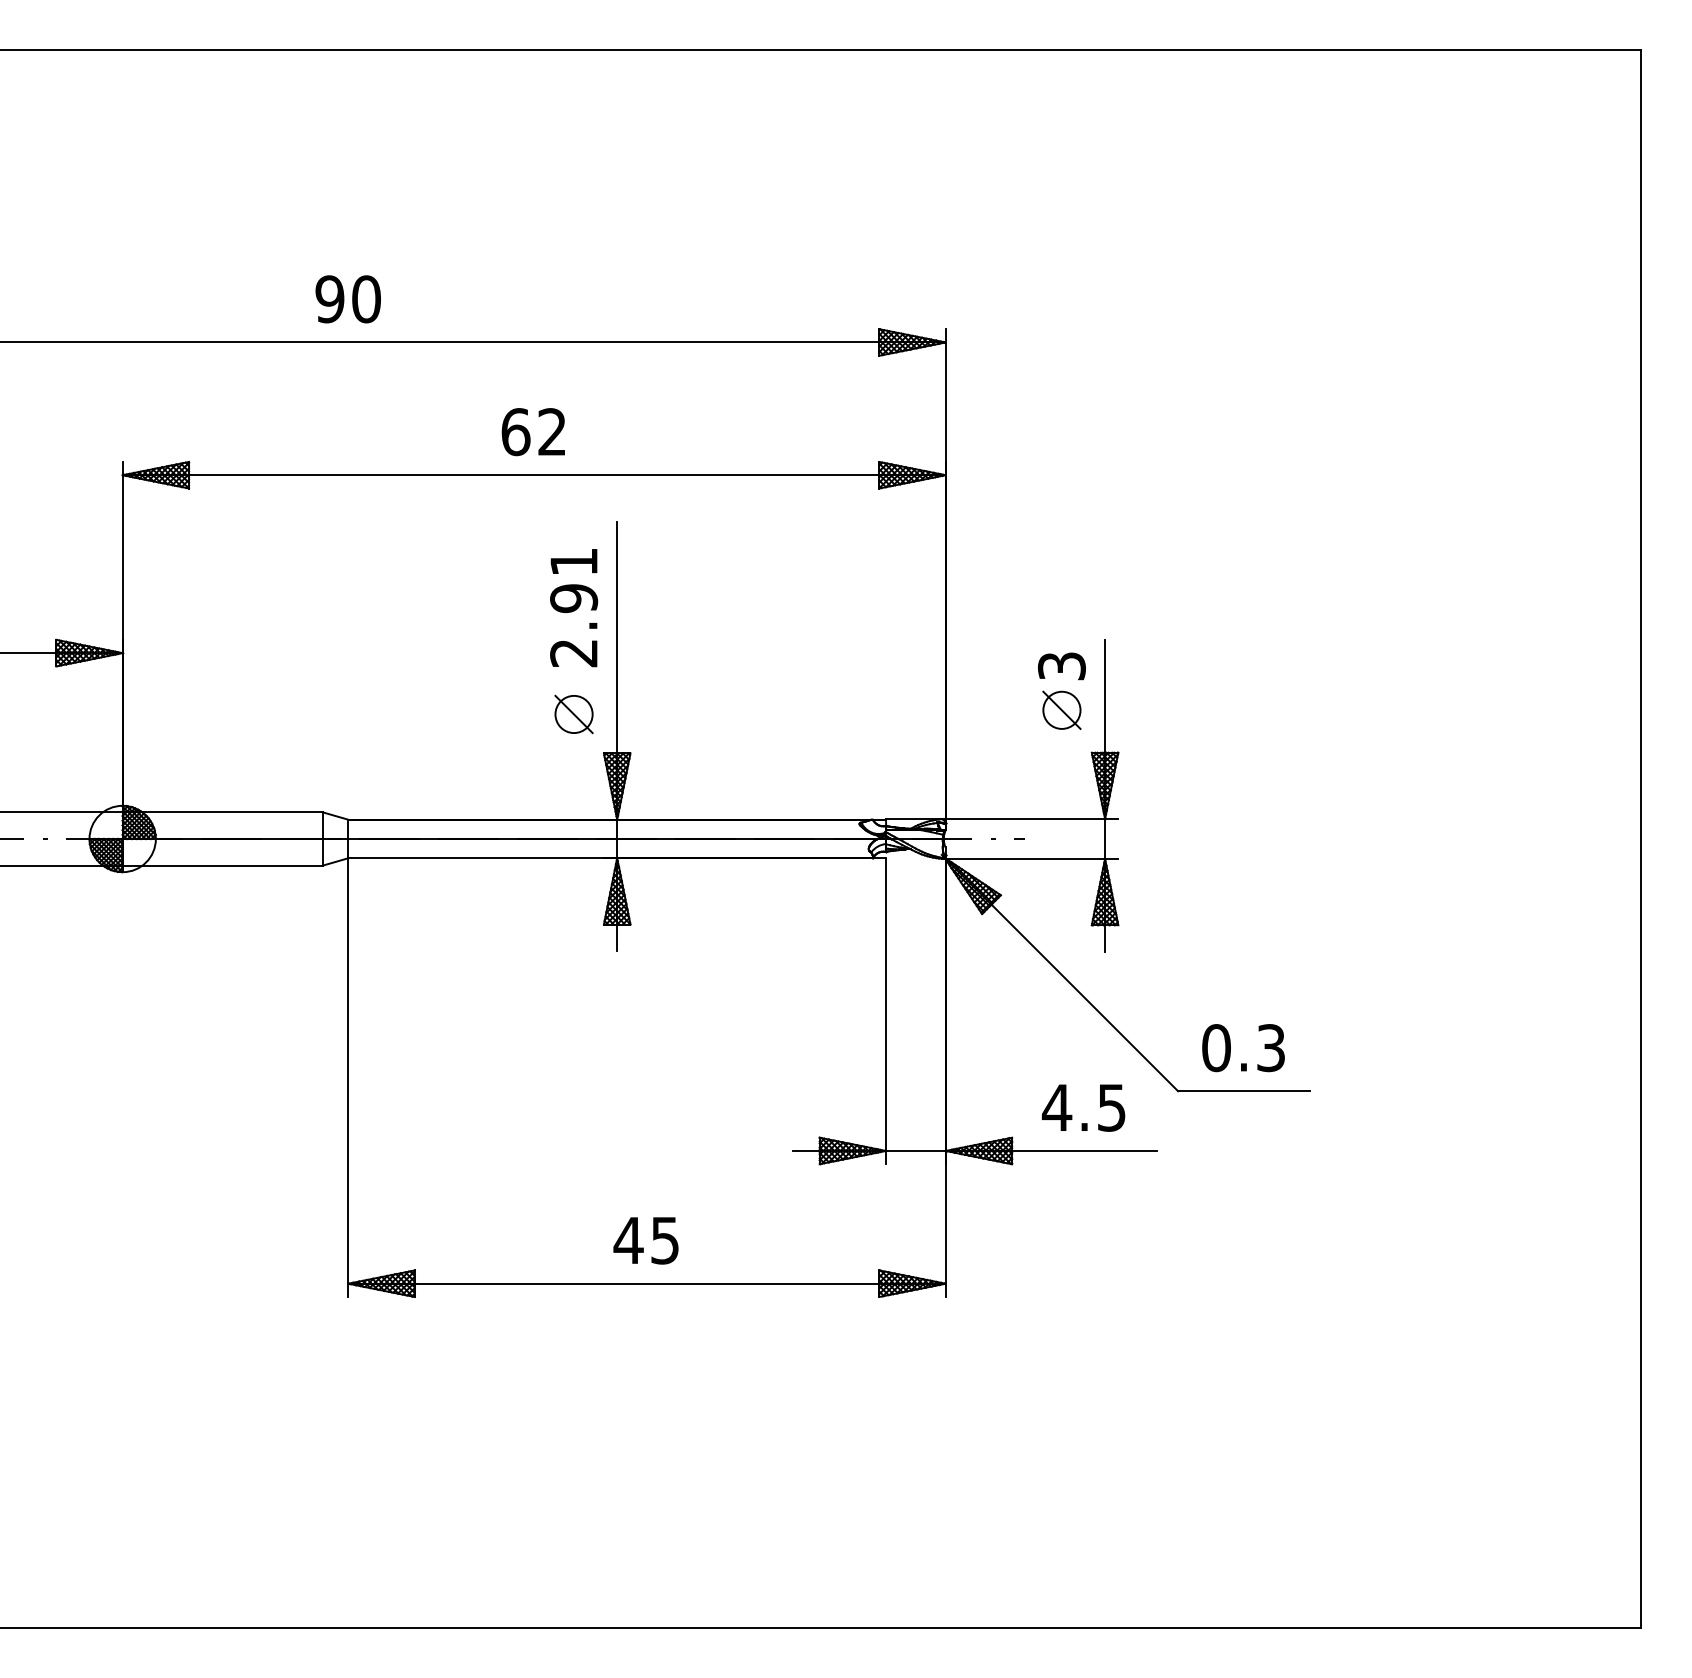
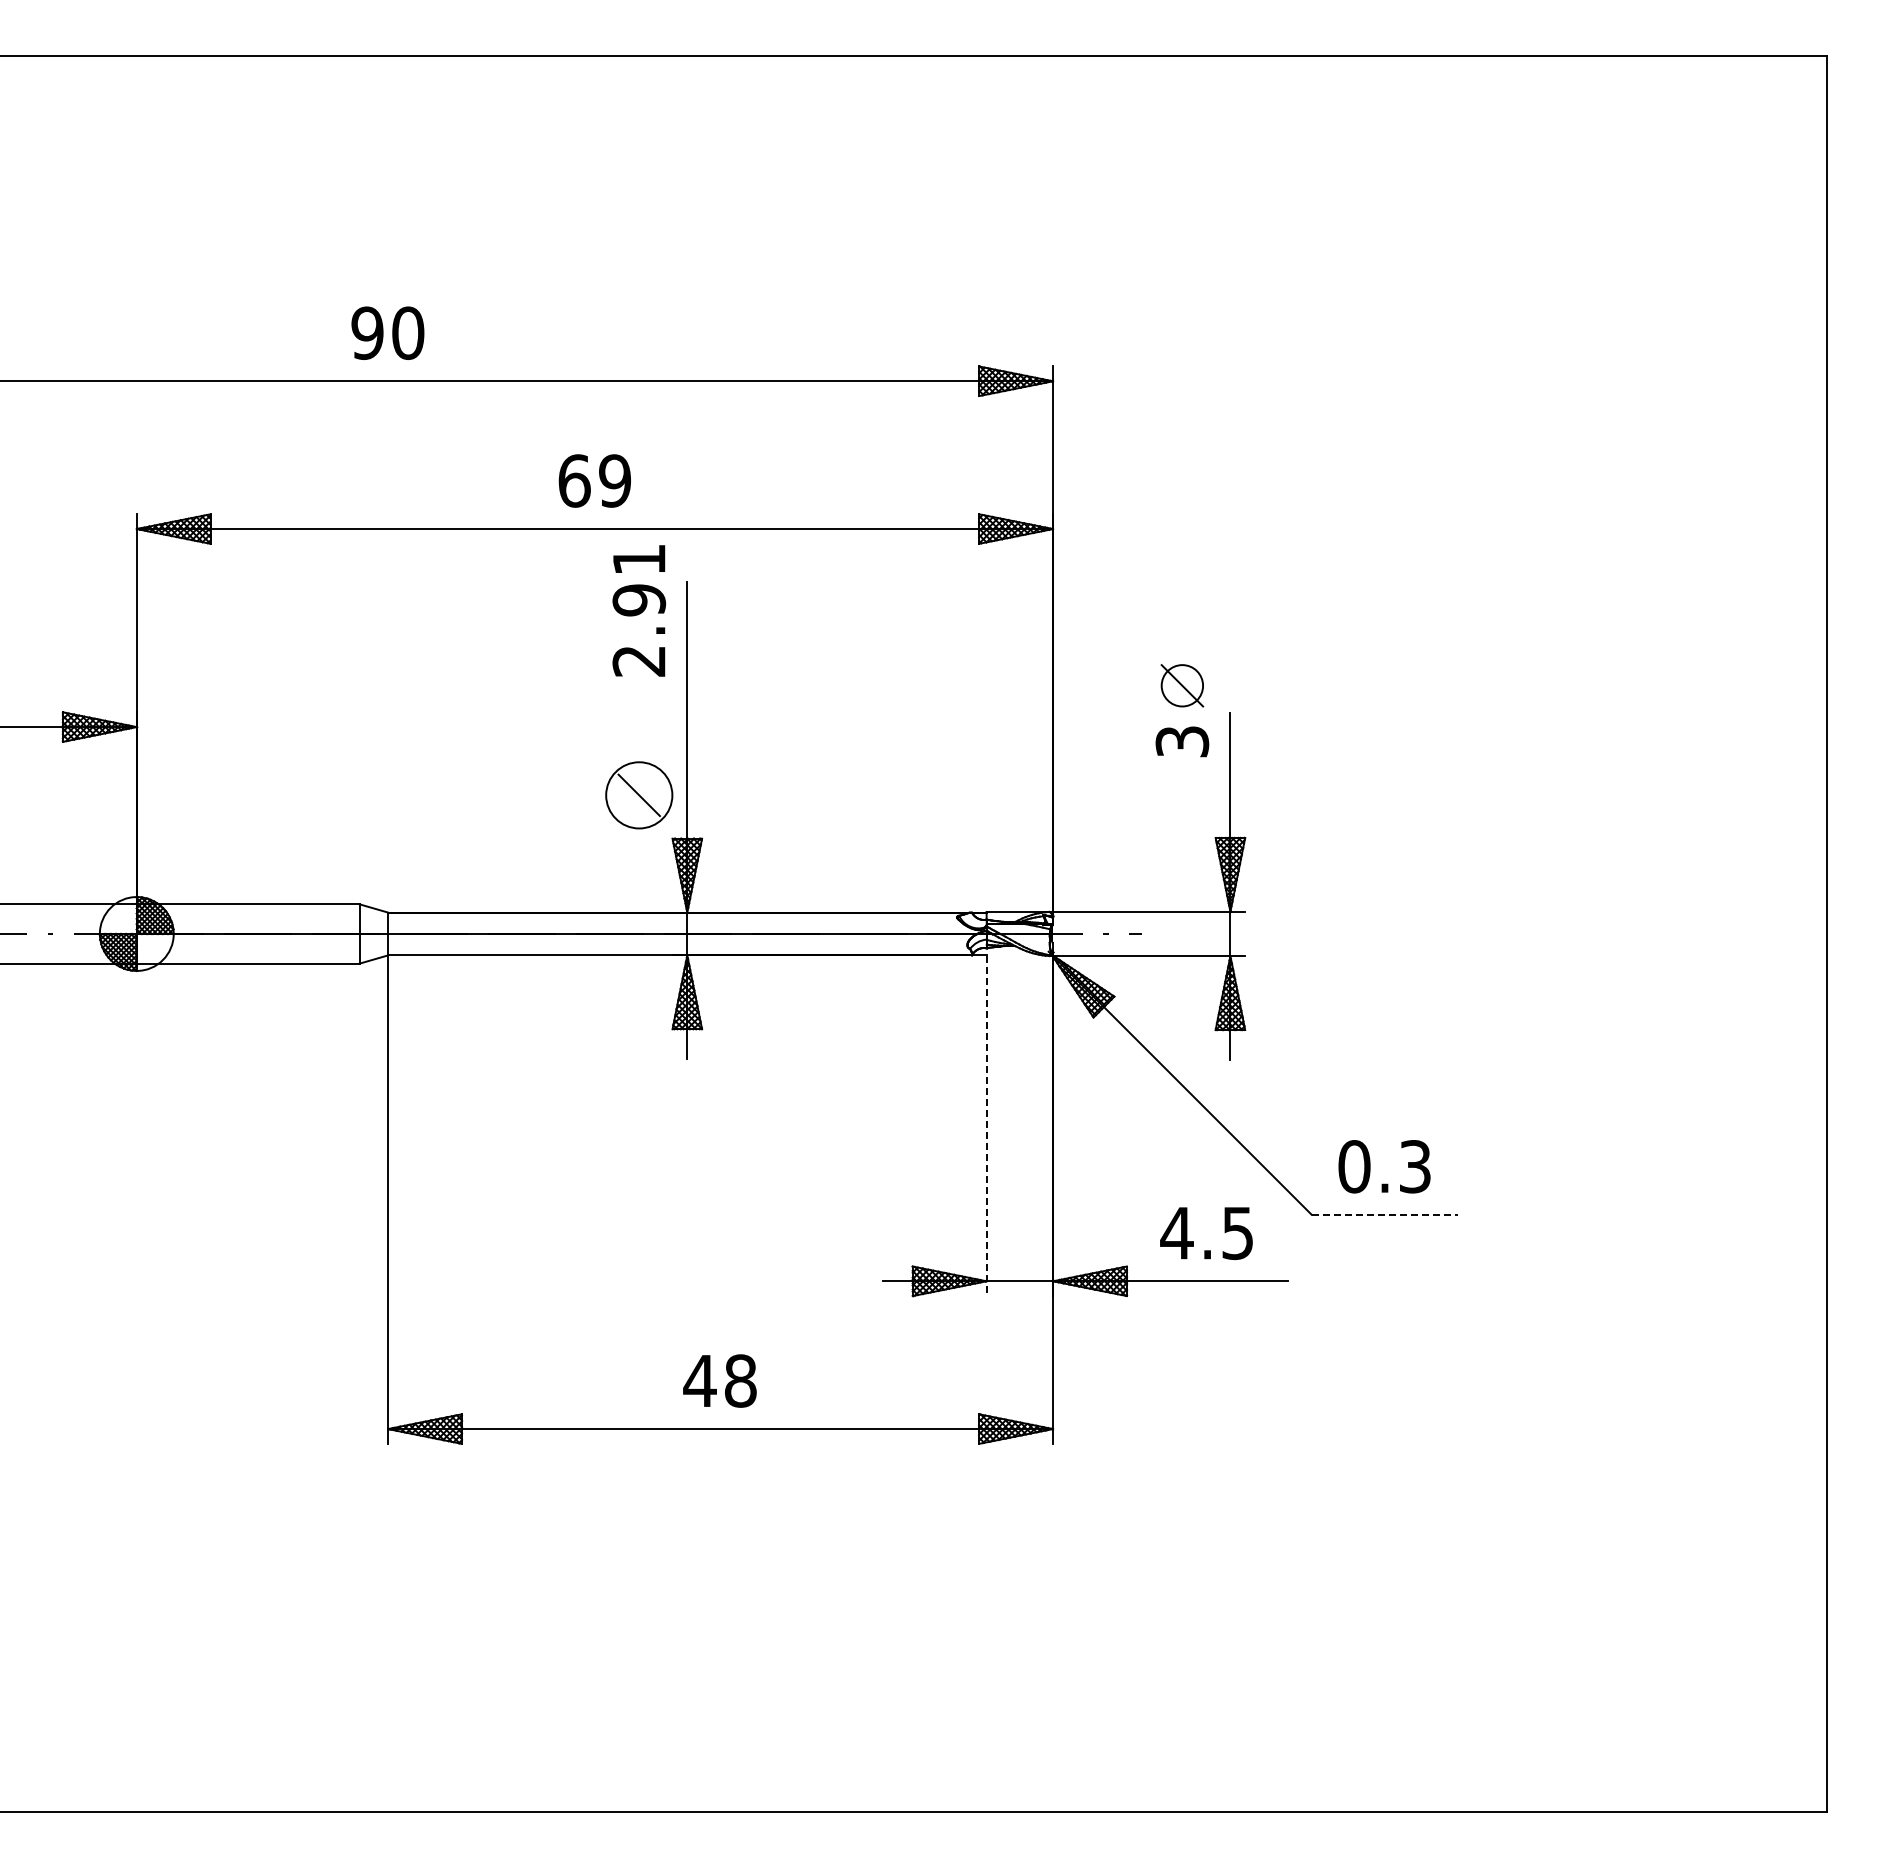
text: (551, 431) -> (614, 480), 62 -> 69
text: (574, 607) -> (639, 610), moved
part: (1062, 710) -> (1182, 685), moved
circle: (573, 714) -> (638, 795), size x1.6
line: (885, 1011) -> (986, 1126), solid -> dashed
line: (1244, 1090) -> (1385, 1214), solid -> dashed
text: (664, 1240) -> (740, 1380), 45 -> 48

